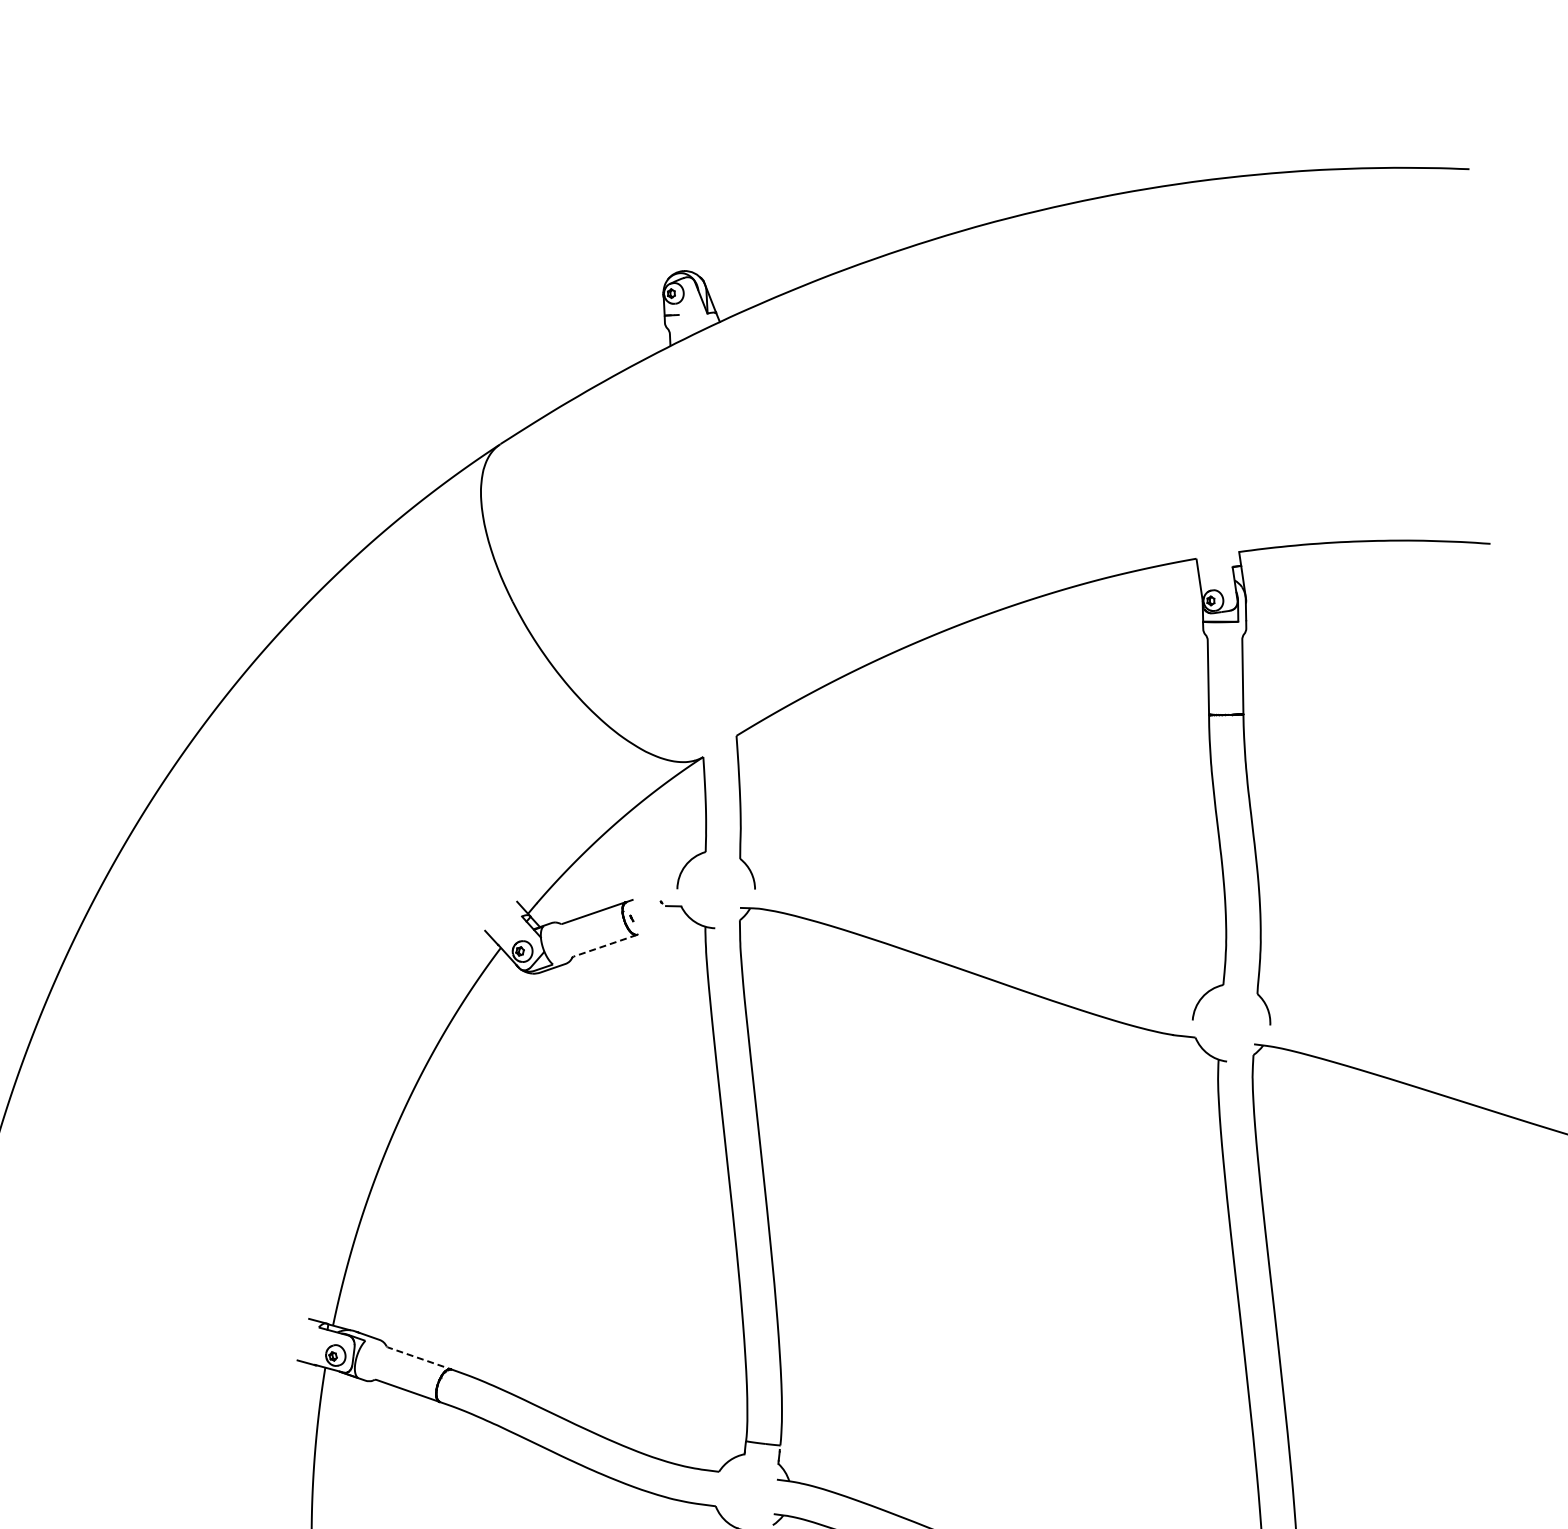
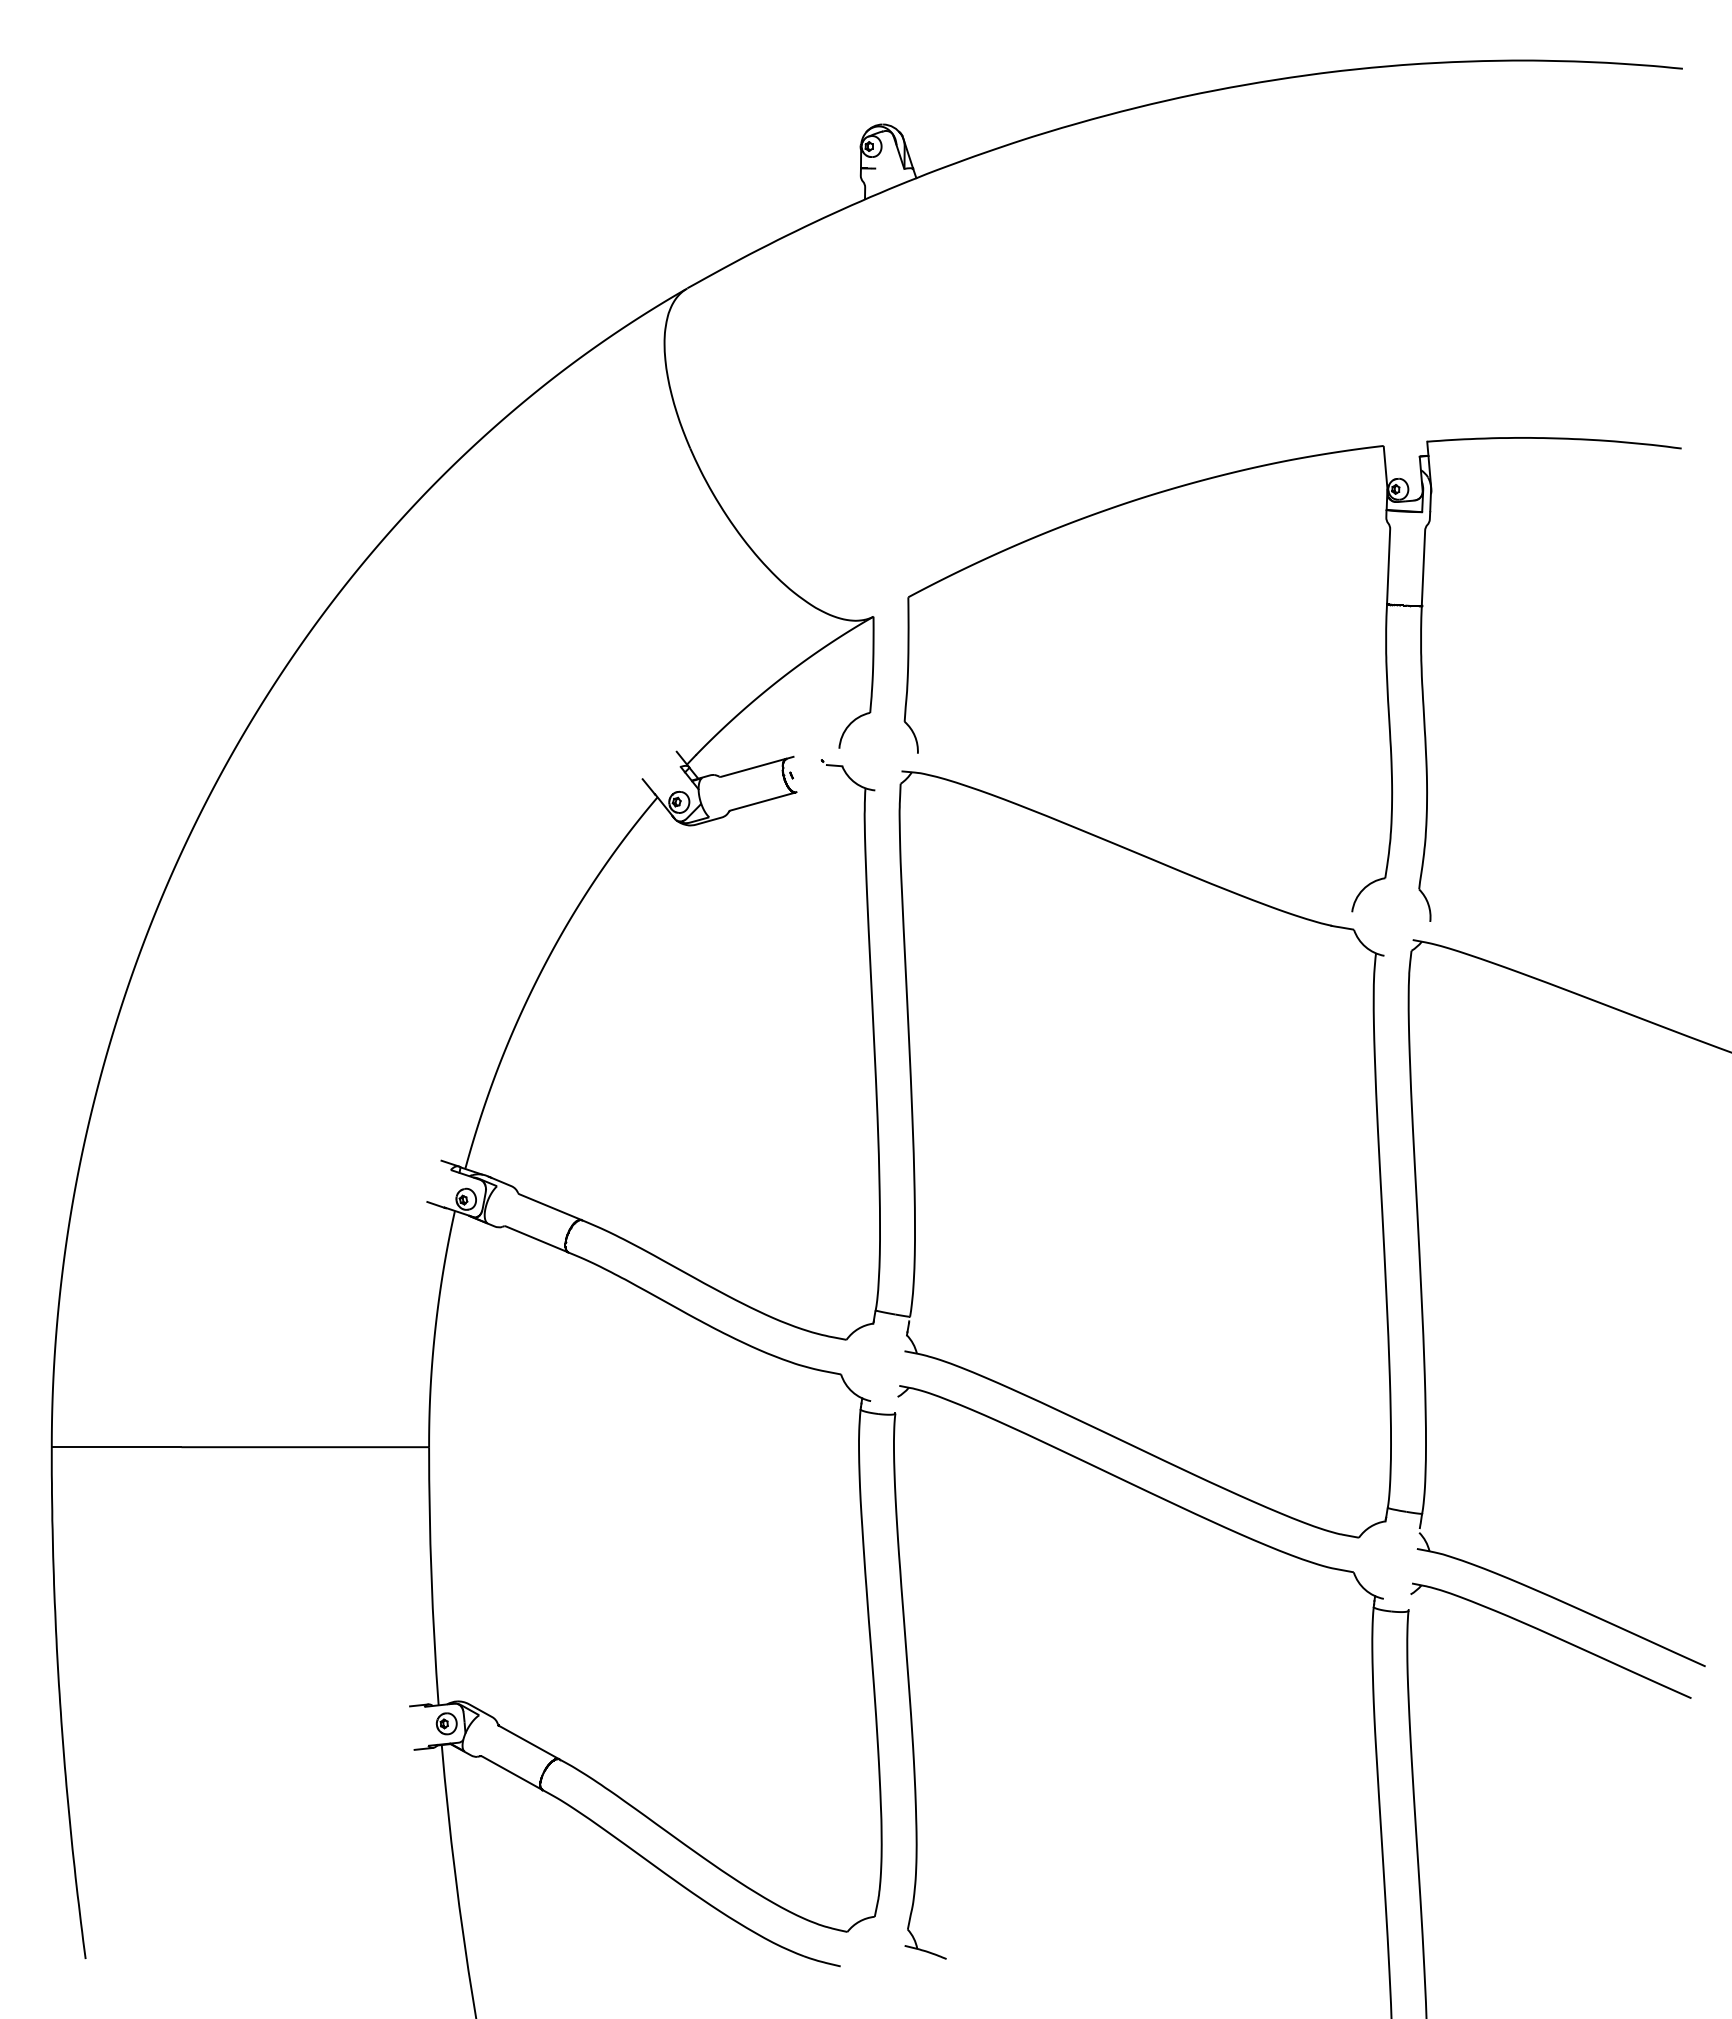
line: (601, 946) -> (759, 802), dashed -> solid
line: (415, 1356) -> (546, 1205), dashed -> solid

